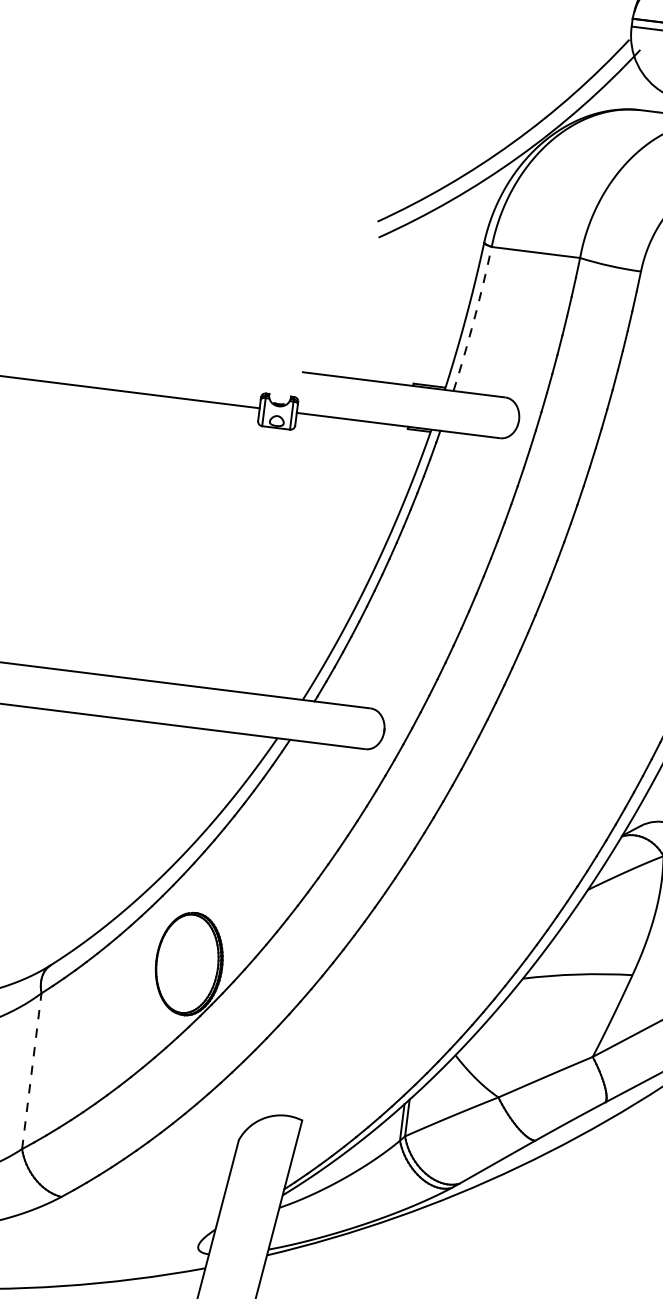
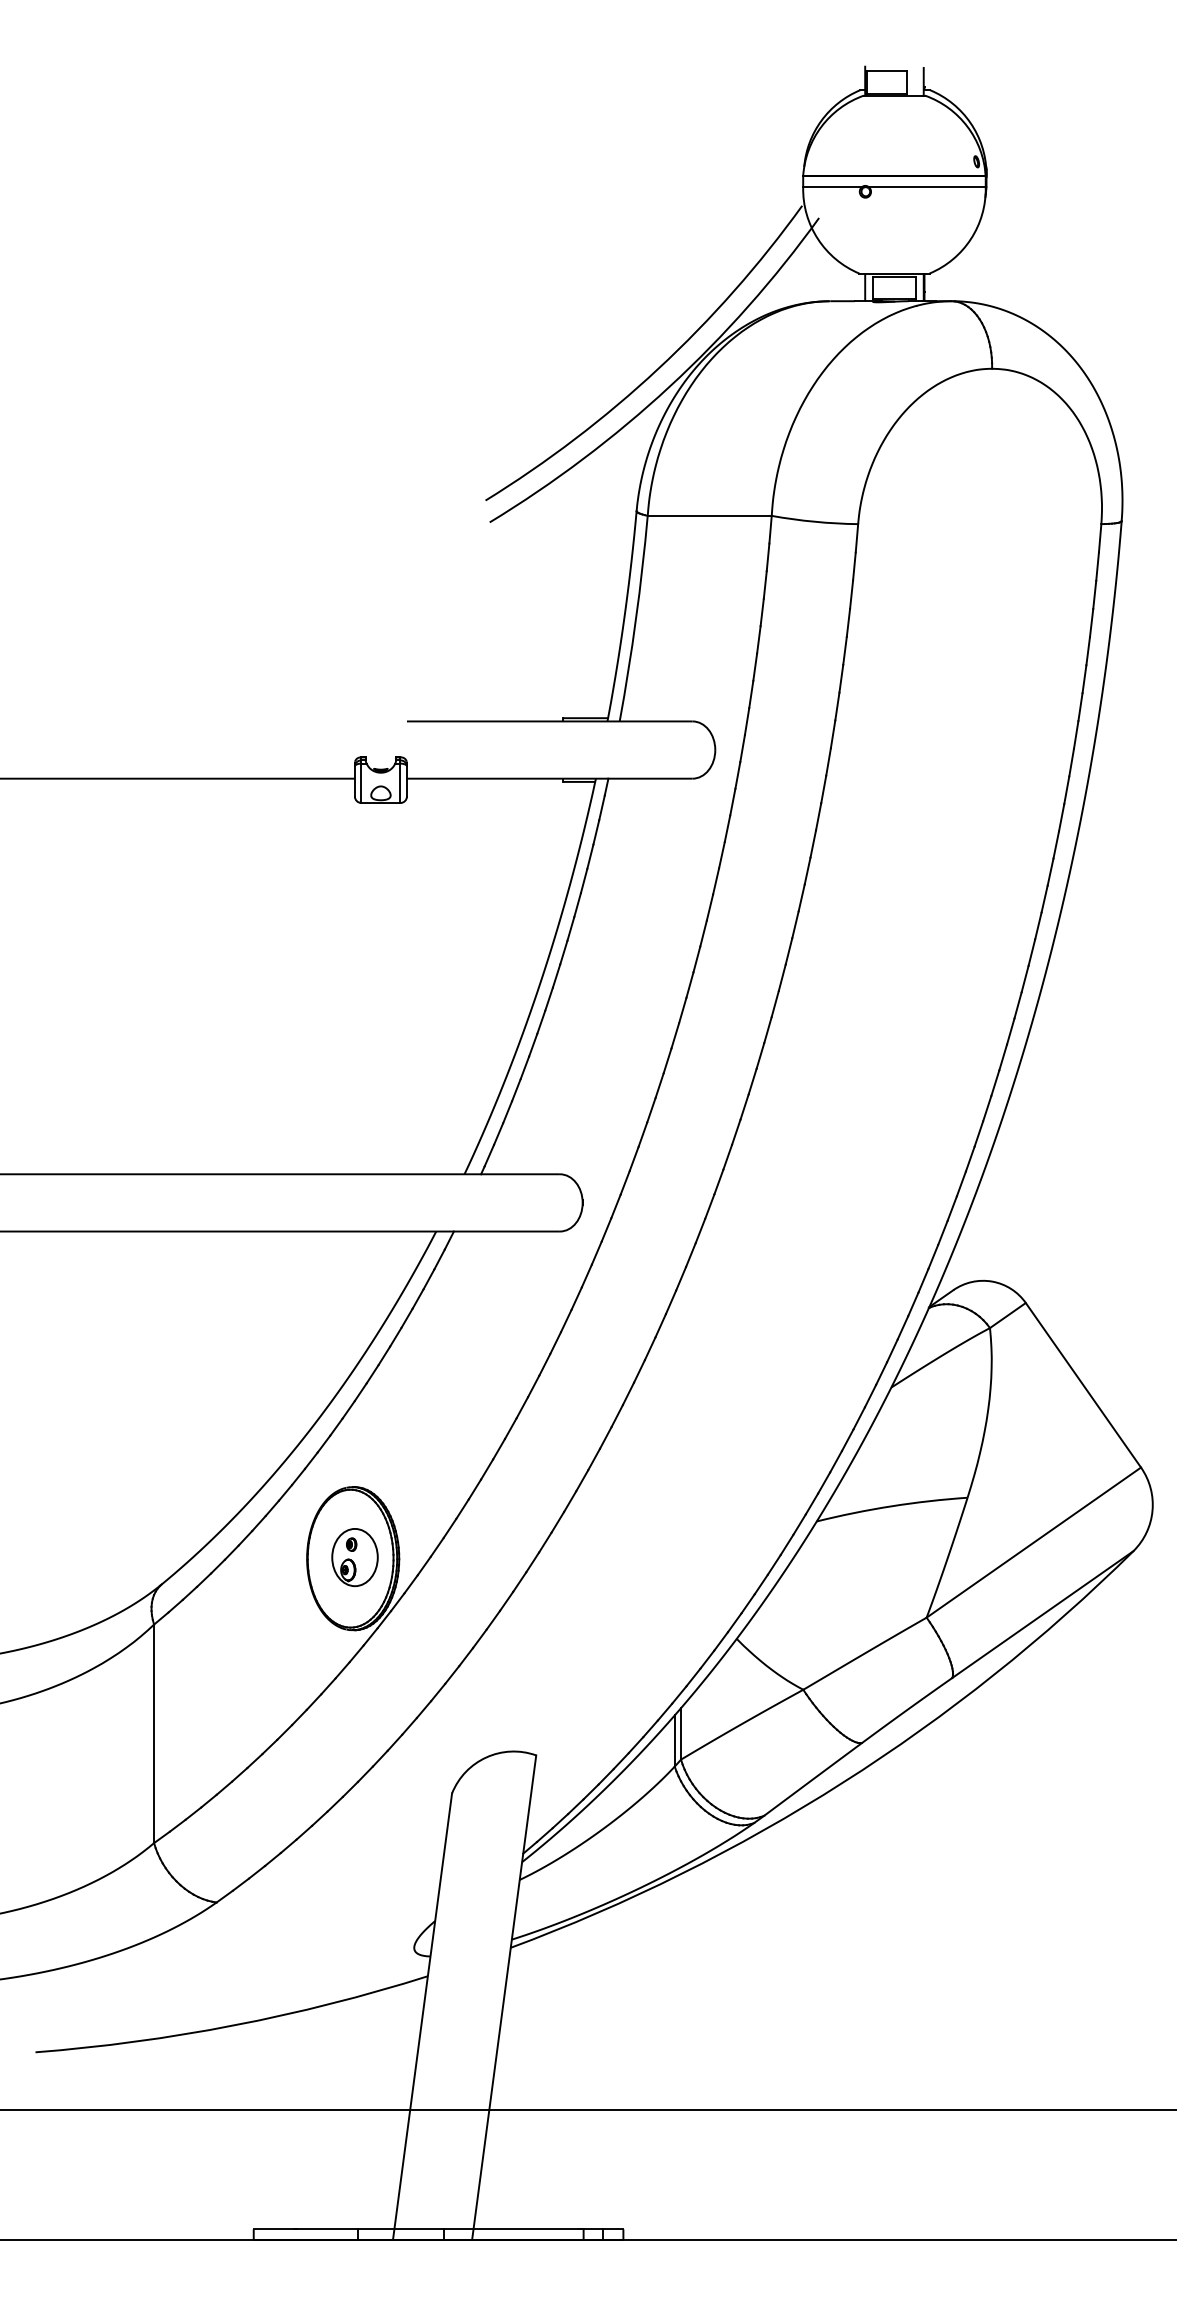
arc: (474, 319) -> (636, 618), dashed -> solid
part: (190, 963) -> (354, 1557), added
line: (32, 1070) -> (154, 1733), dashed -> solid

